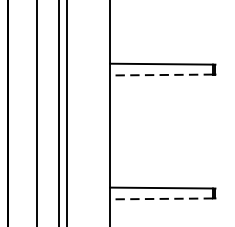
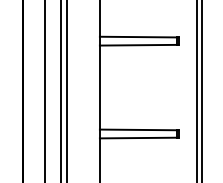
line: (161, 75) -> (138, 45), dashed -> solid
line: (161, 199) -> (138, 138), dashed -> solid

